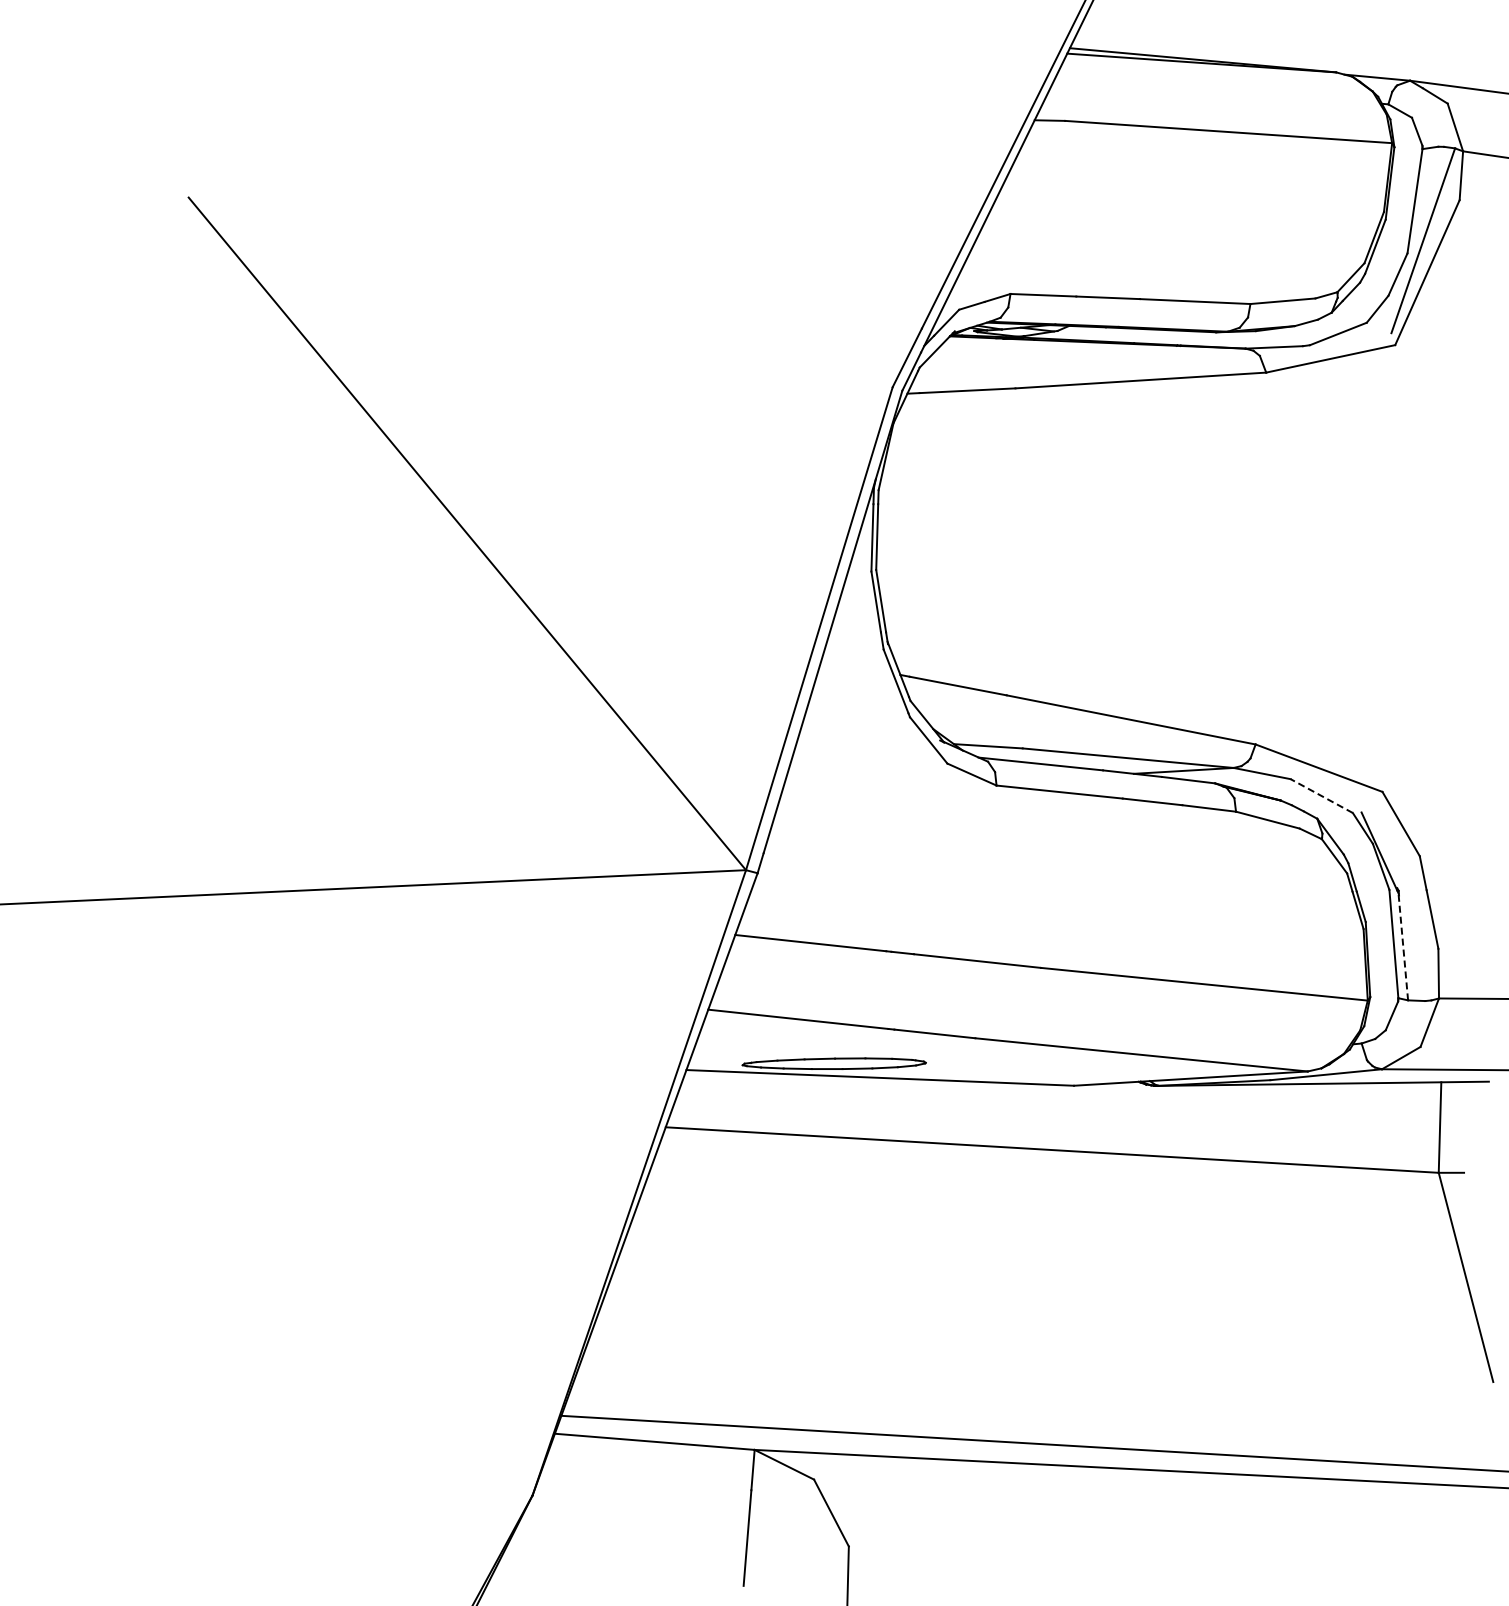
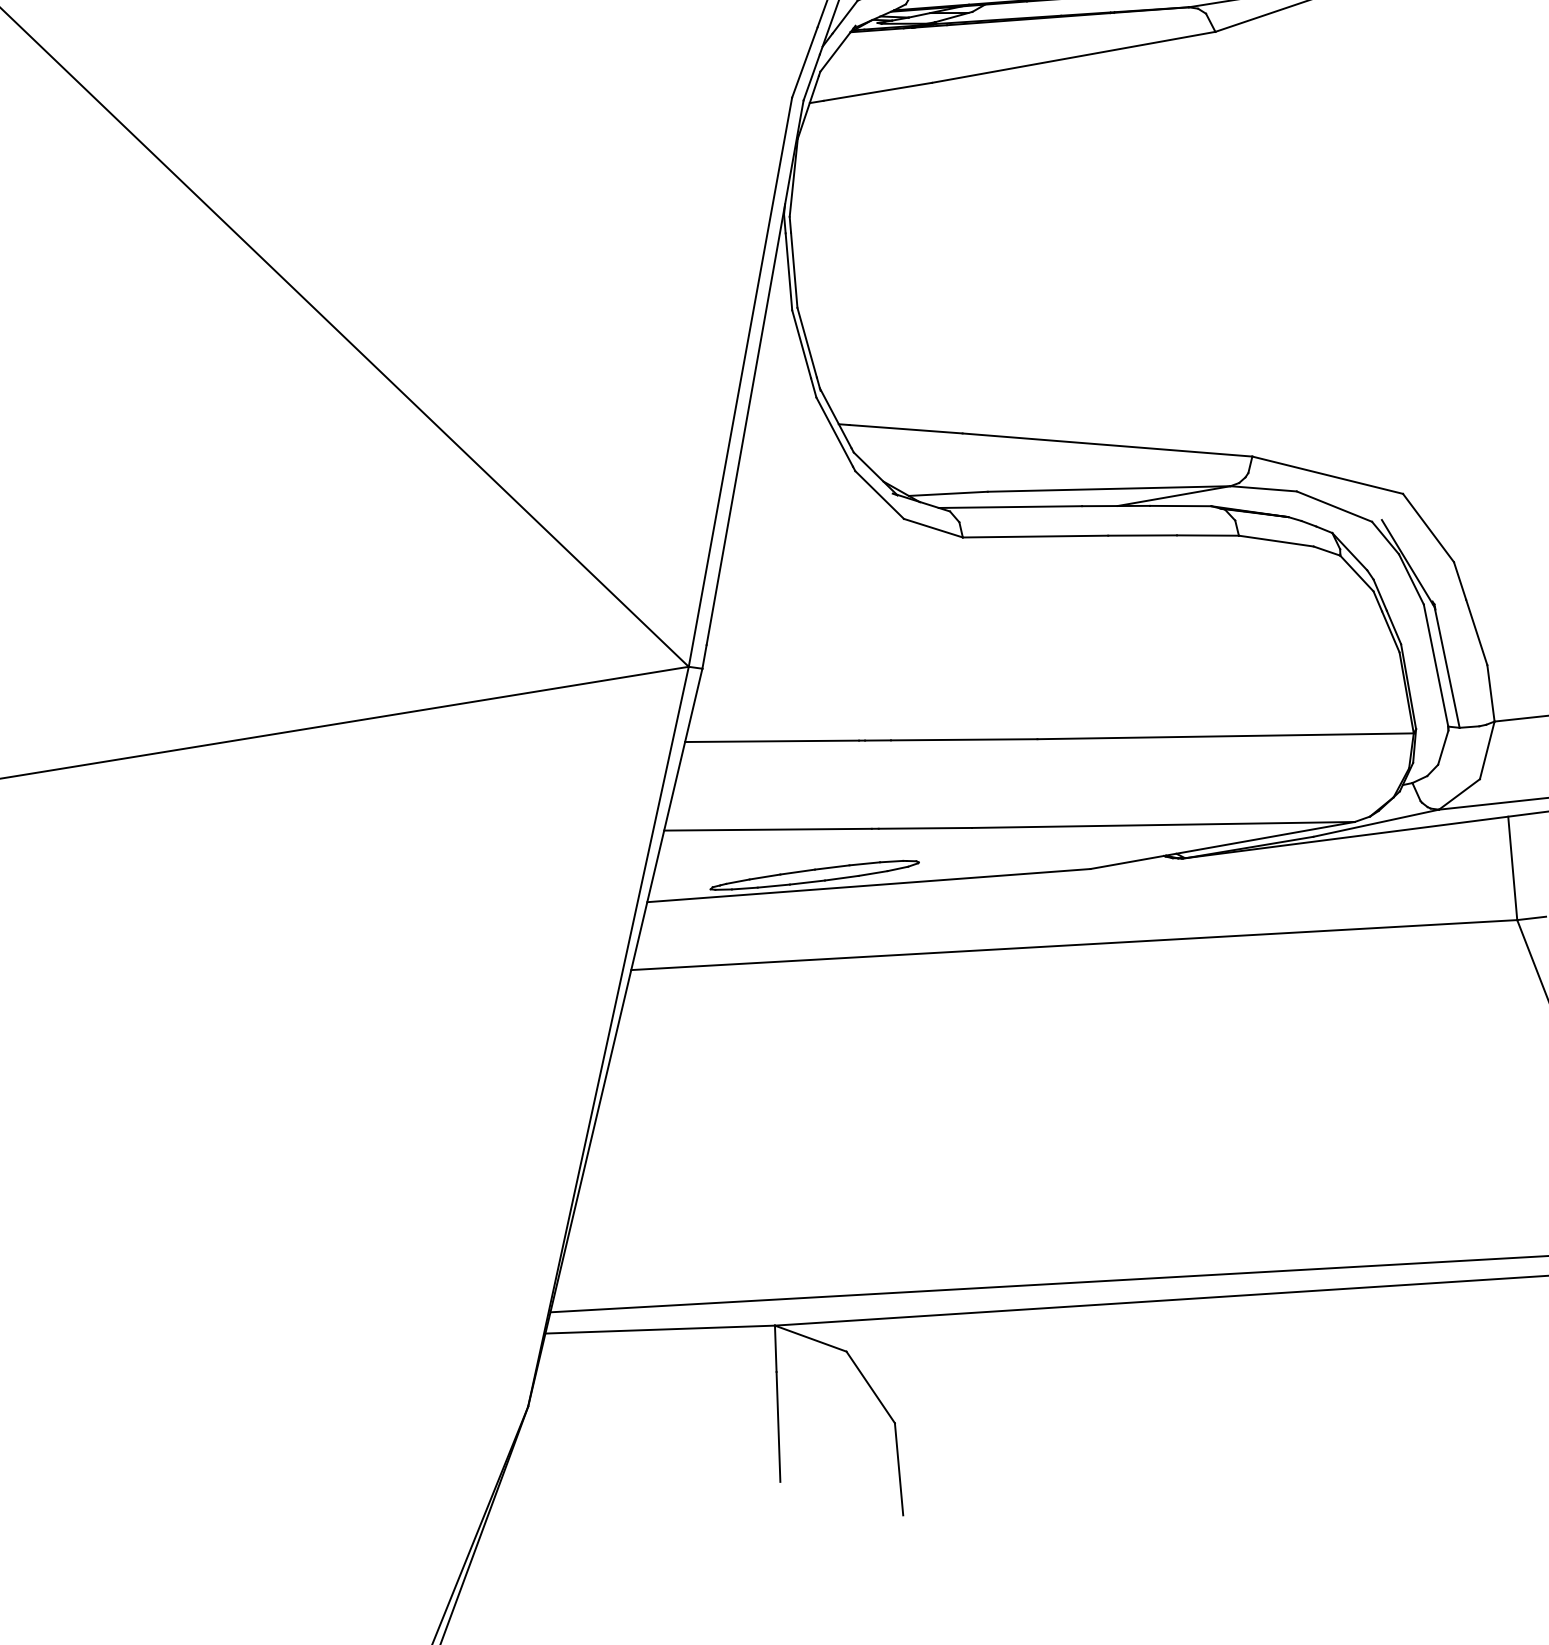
line: (1321, 795) -> (1334, 505), dashed -> solid
line: (1403, 946) -> (1447, 667), dashed -> solid

